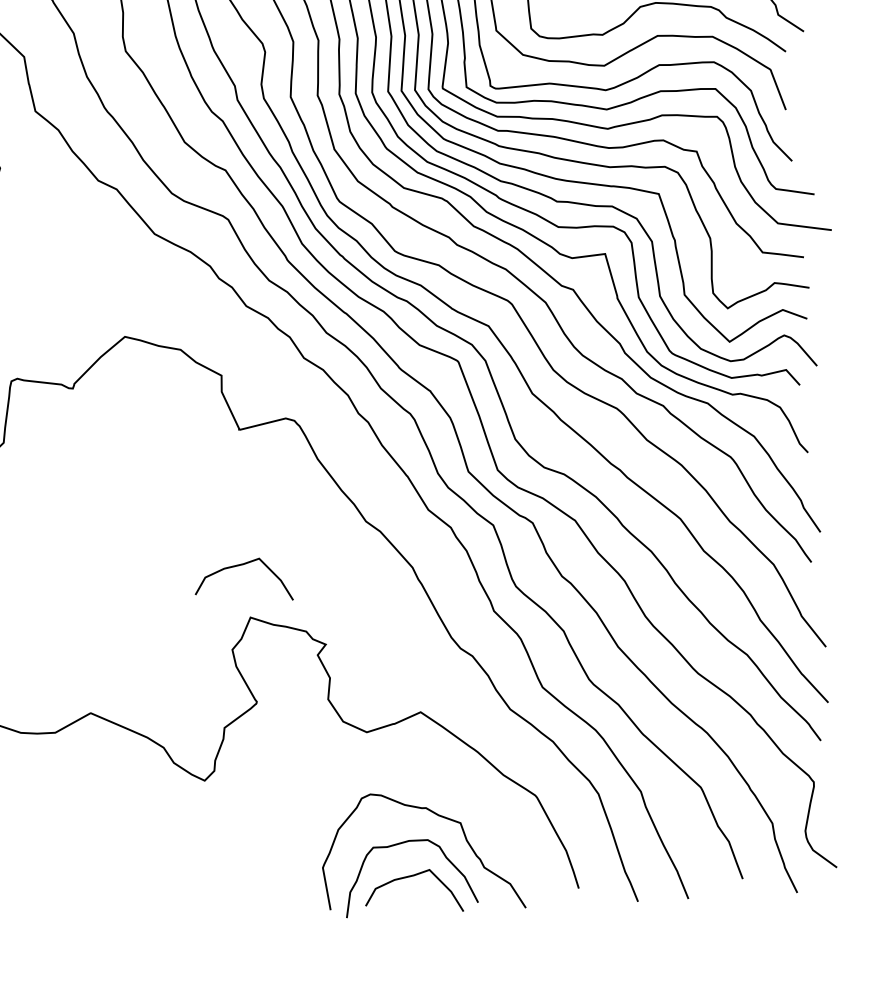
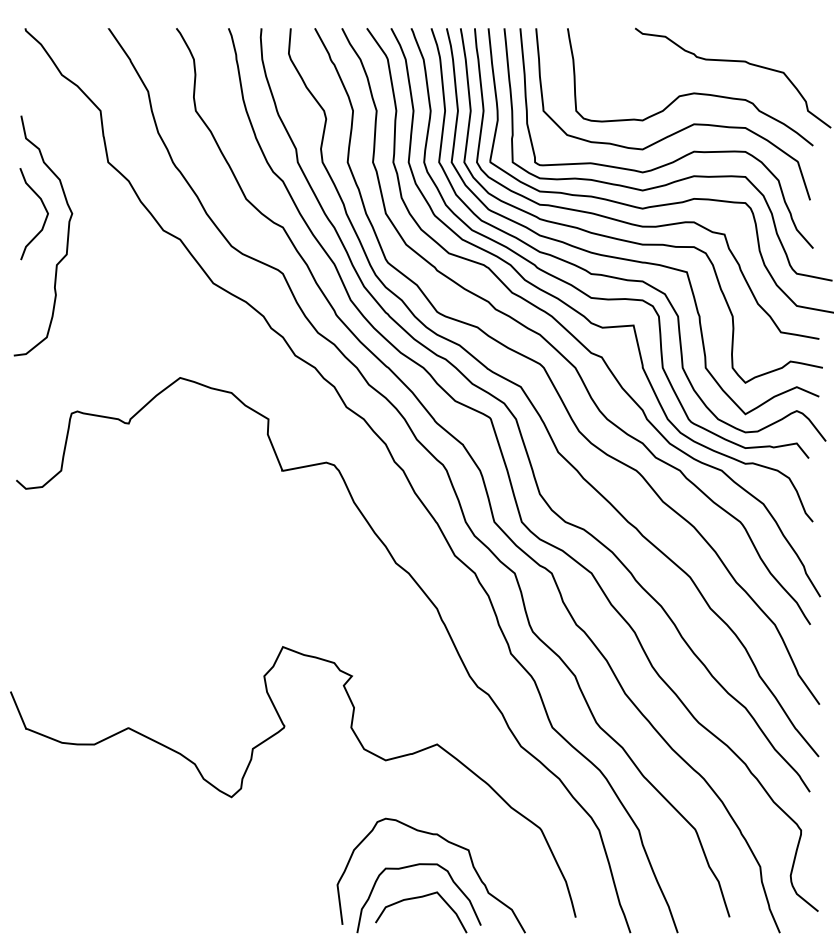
curve: (240, 566) -> (276, 598), removed

